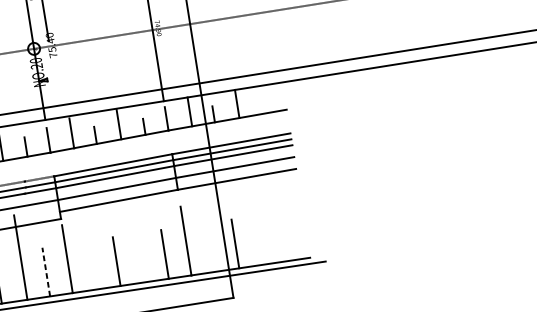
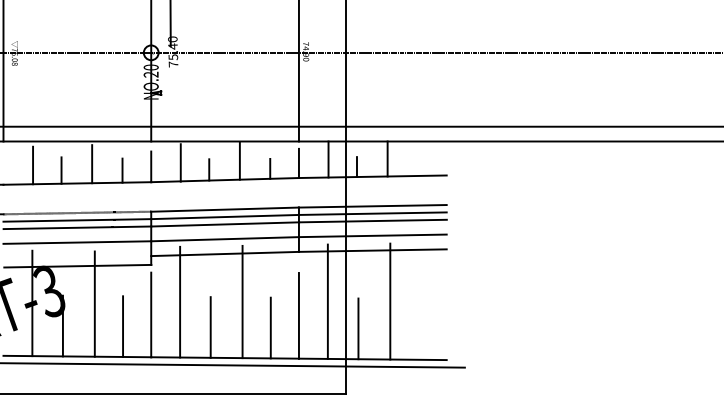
line: (257, 217) -> (390, 301), added
line: (207, 225) -> (327, 301), added
line: (138, 236) -> (242, 301), added
line: (89, 244) -> (180, 301), added
line: (46, 271) -> (123, 326), dashed -> solid

